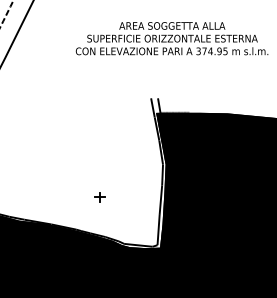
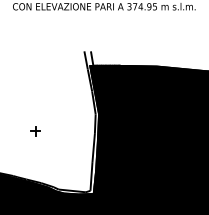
part: (99, 197) -> (35, 131), moved

